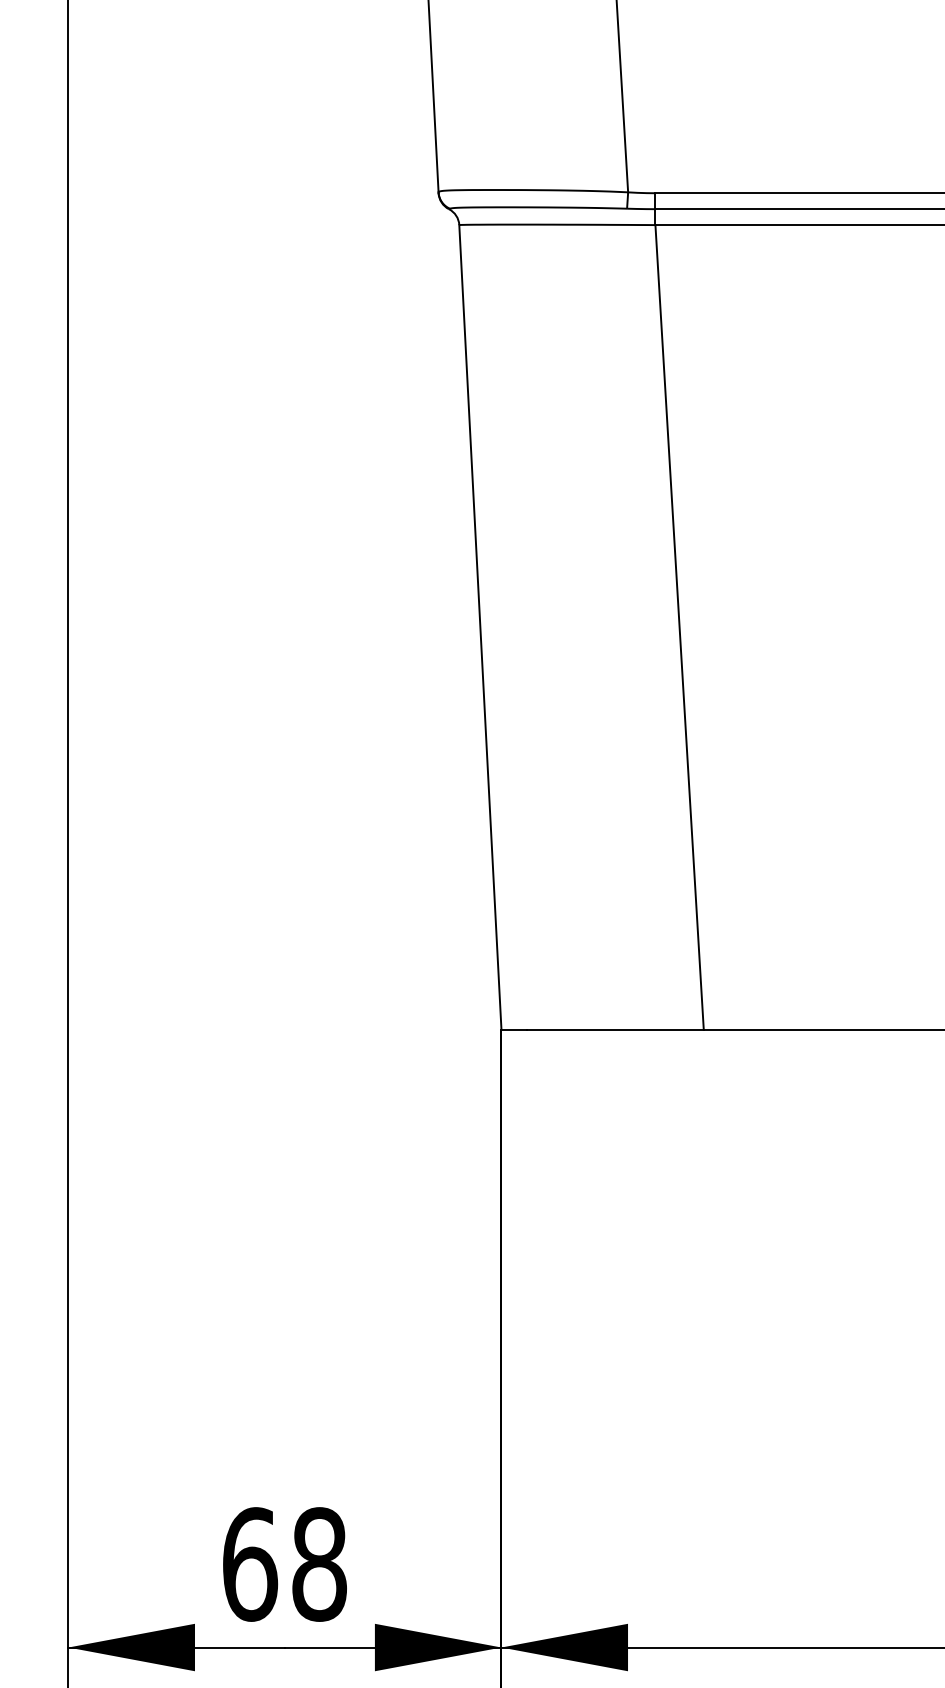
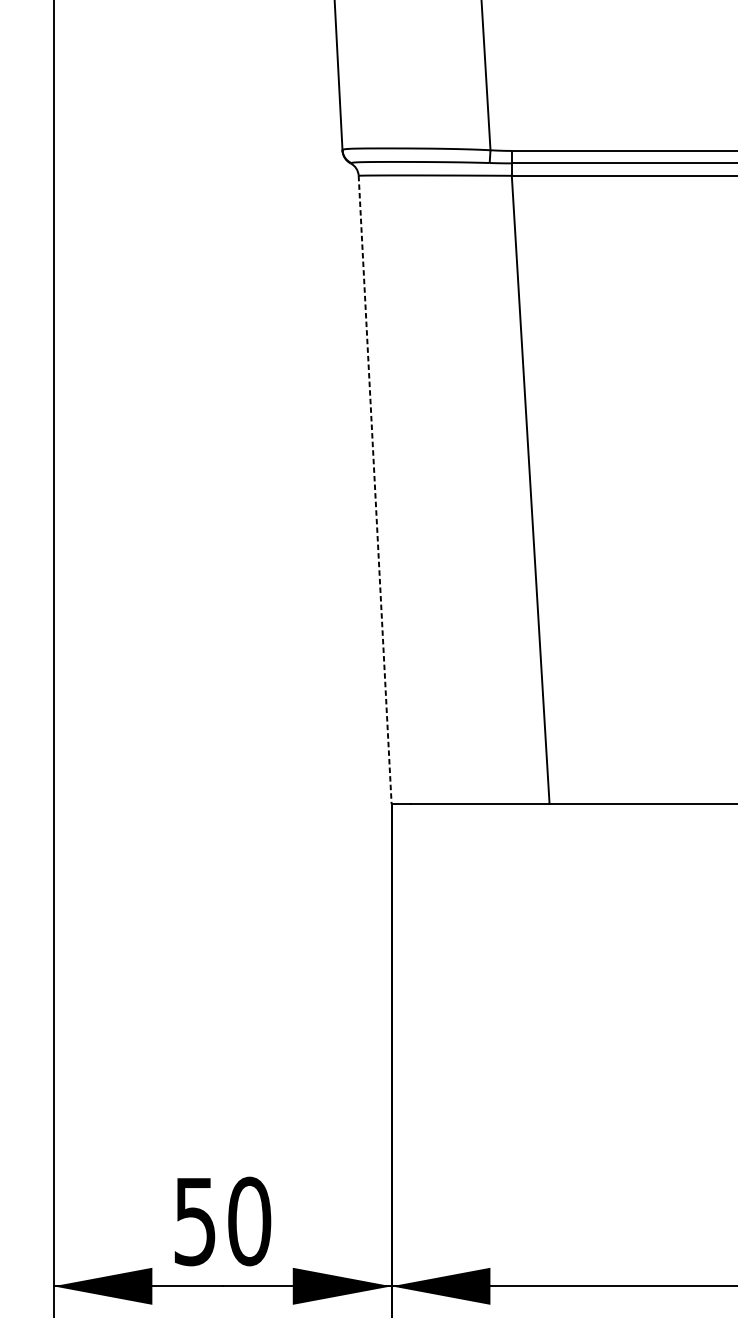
line: (480, 627) -> (375, 489), solid -> dashed
text: (285, 1564) -> (223, 1221), 68 -> 50

